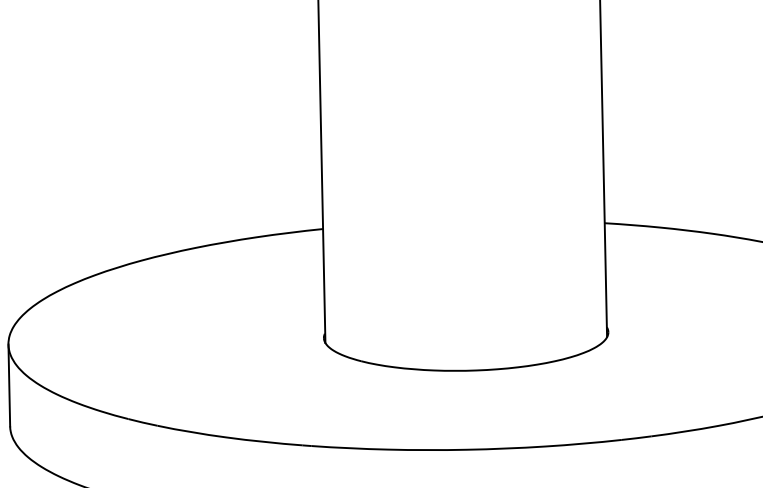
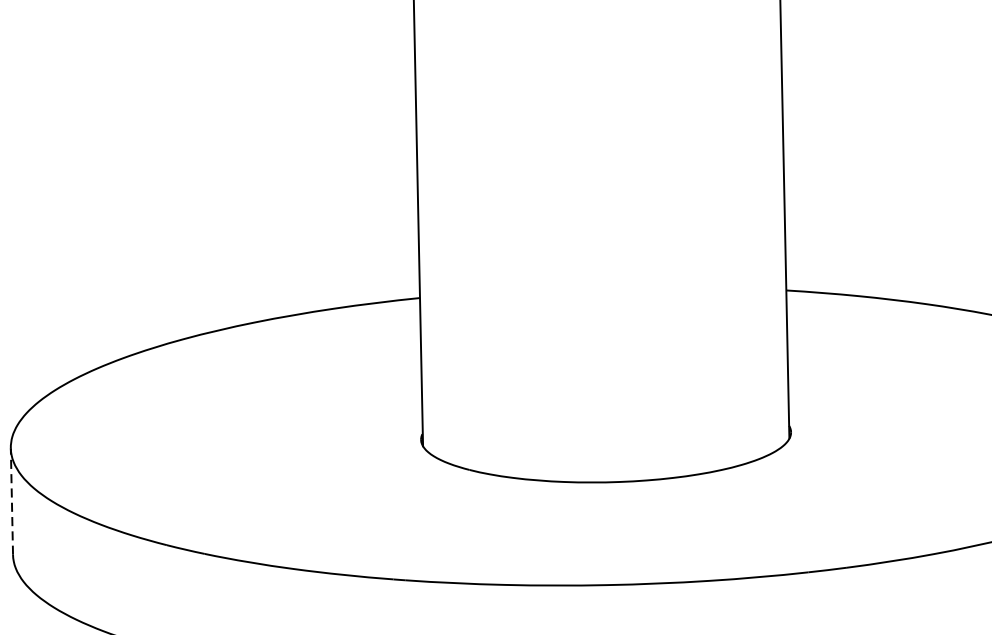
line: (9, 385) -> (12, 501), solid -> dashed

